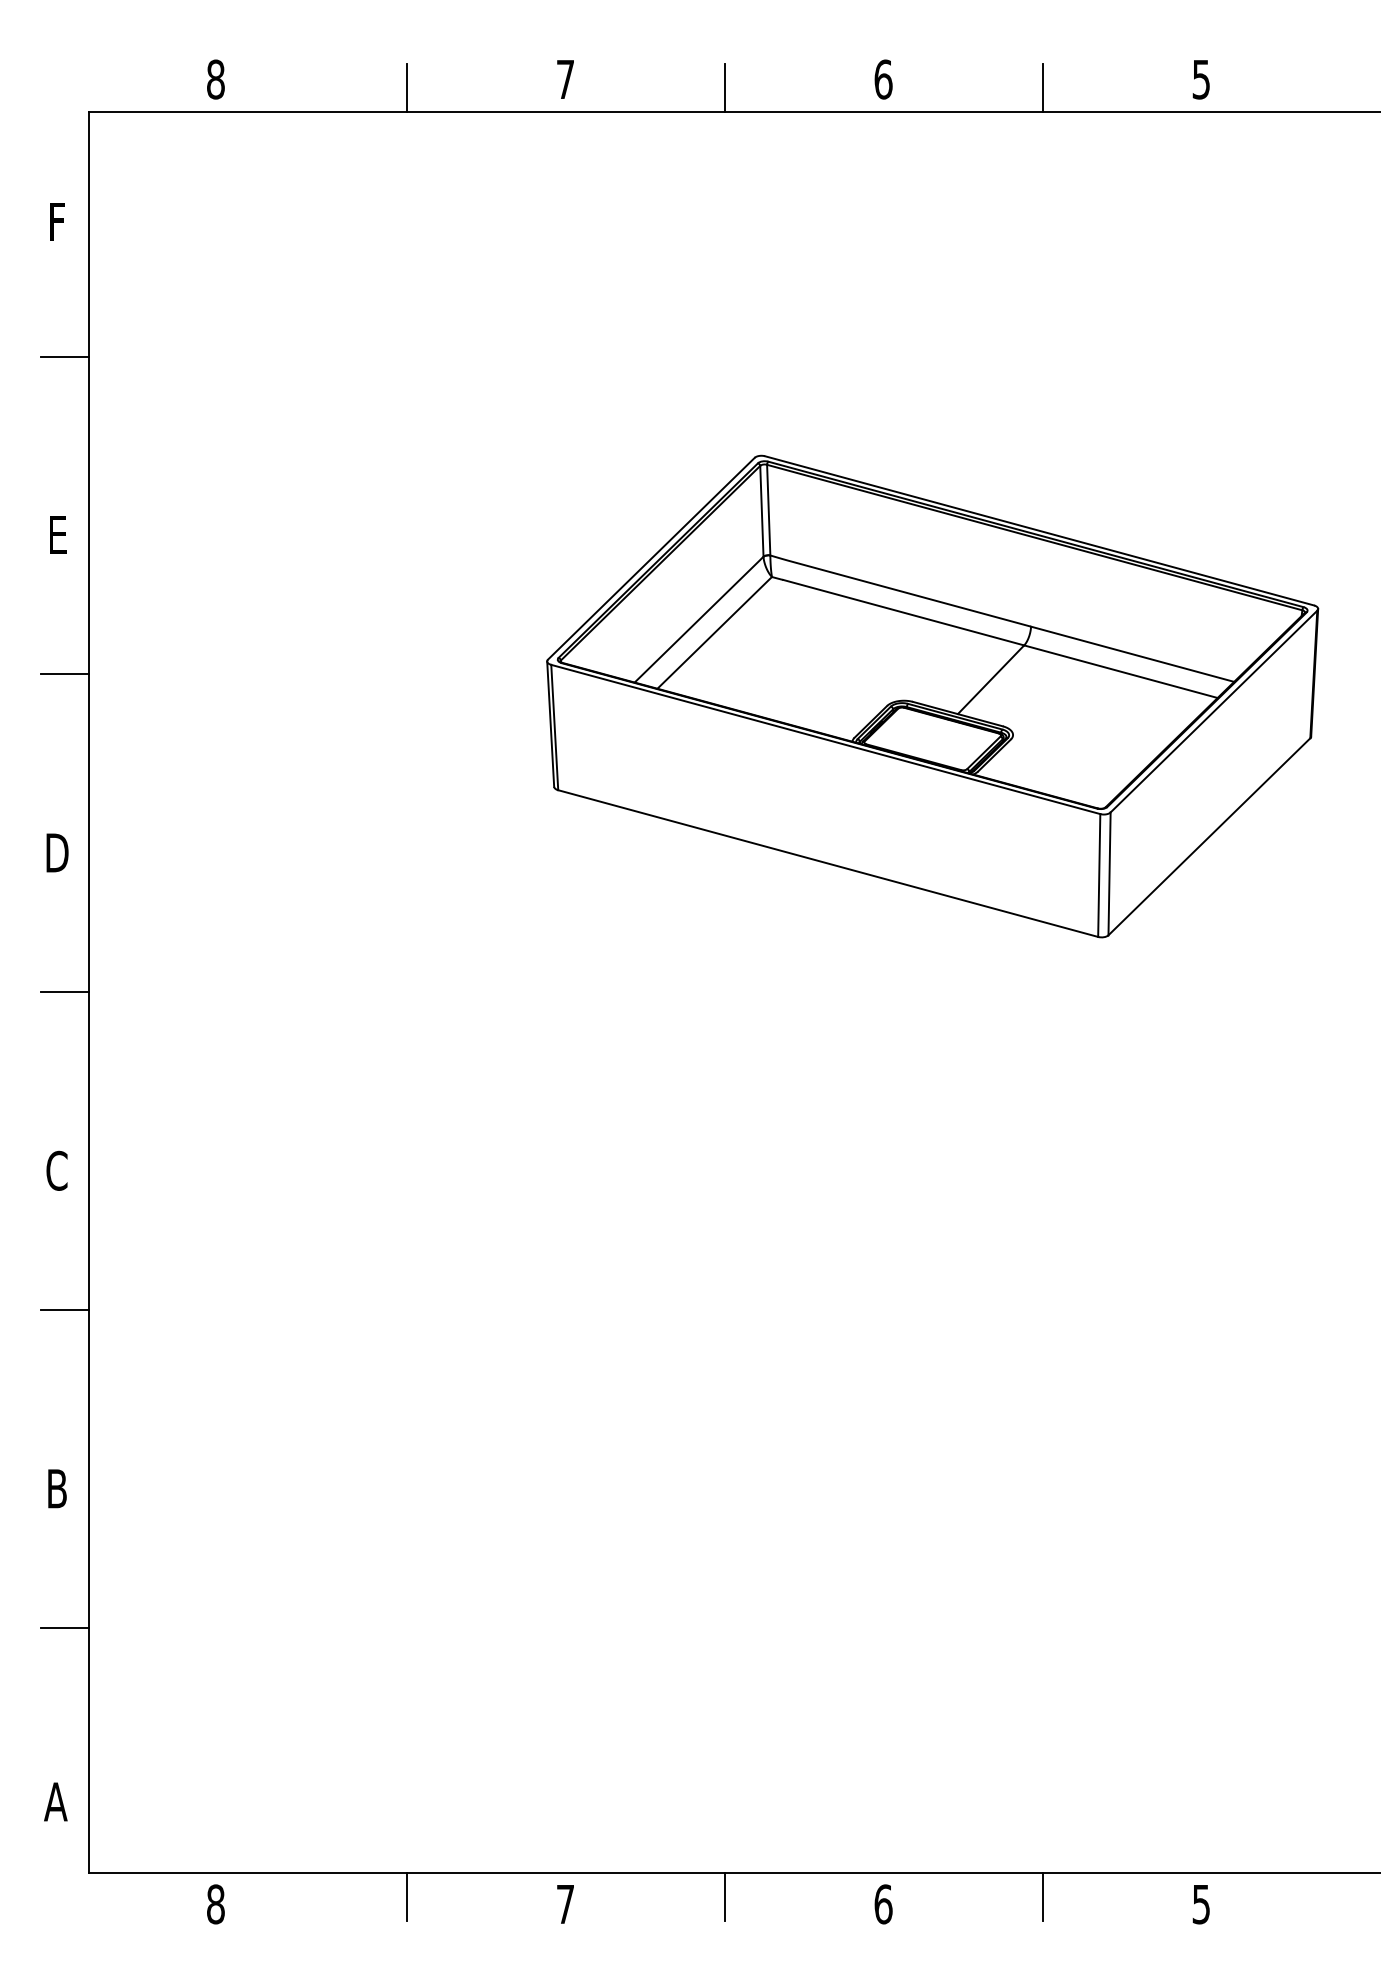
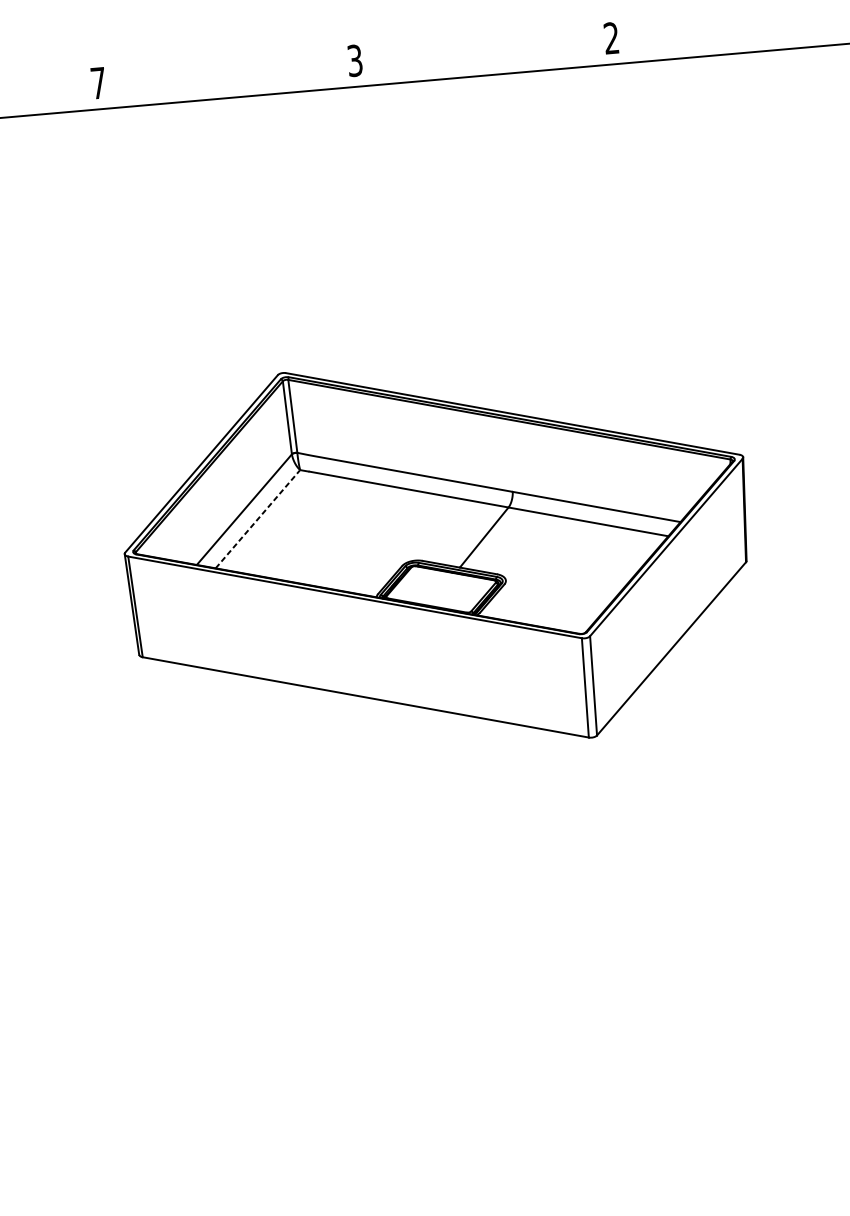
text: (883, 79) -> (355, 60), 6 -> 3
text: (1200, 79) -> (610, 38), 5 -> 2
line: (725, 87) -> (228, 78), removed
line: (1042, 87) -> (483, 55), removed
line: (714, 633) -> (257, 519), solid -> dashed

